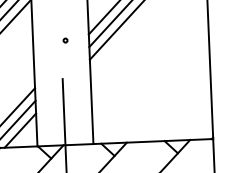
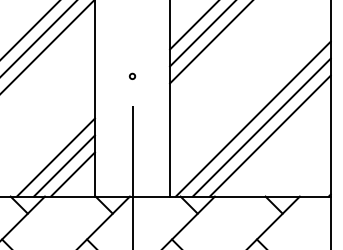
circle: (65, 39) -> (132, 75), moved
line: (152, 83) -> (252, 118), added
line: (159, 89) -> (261, 127), added
line: (165, 95) -> (269, 135), added

